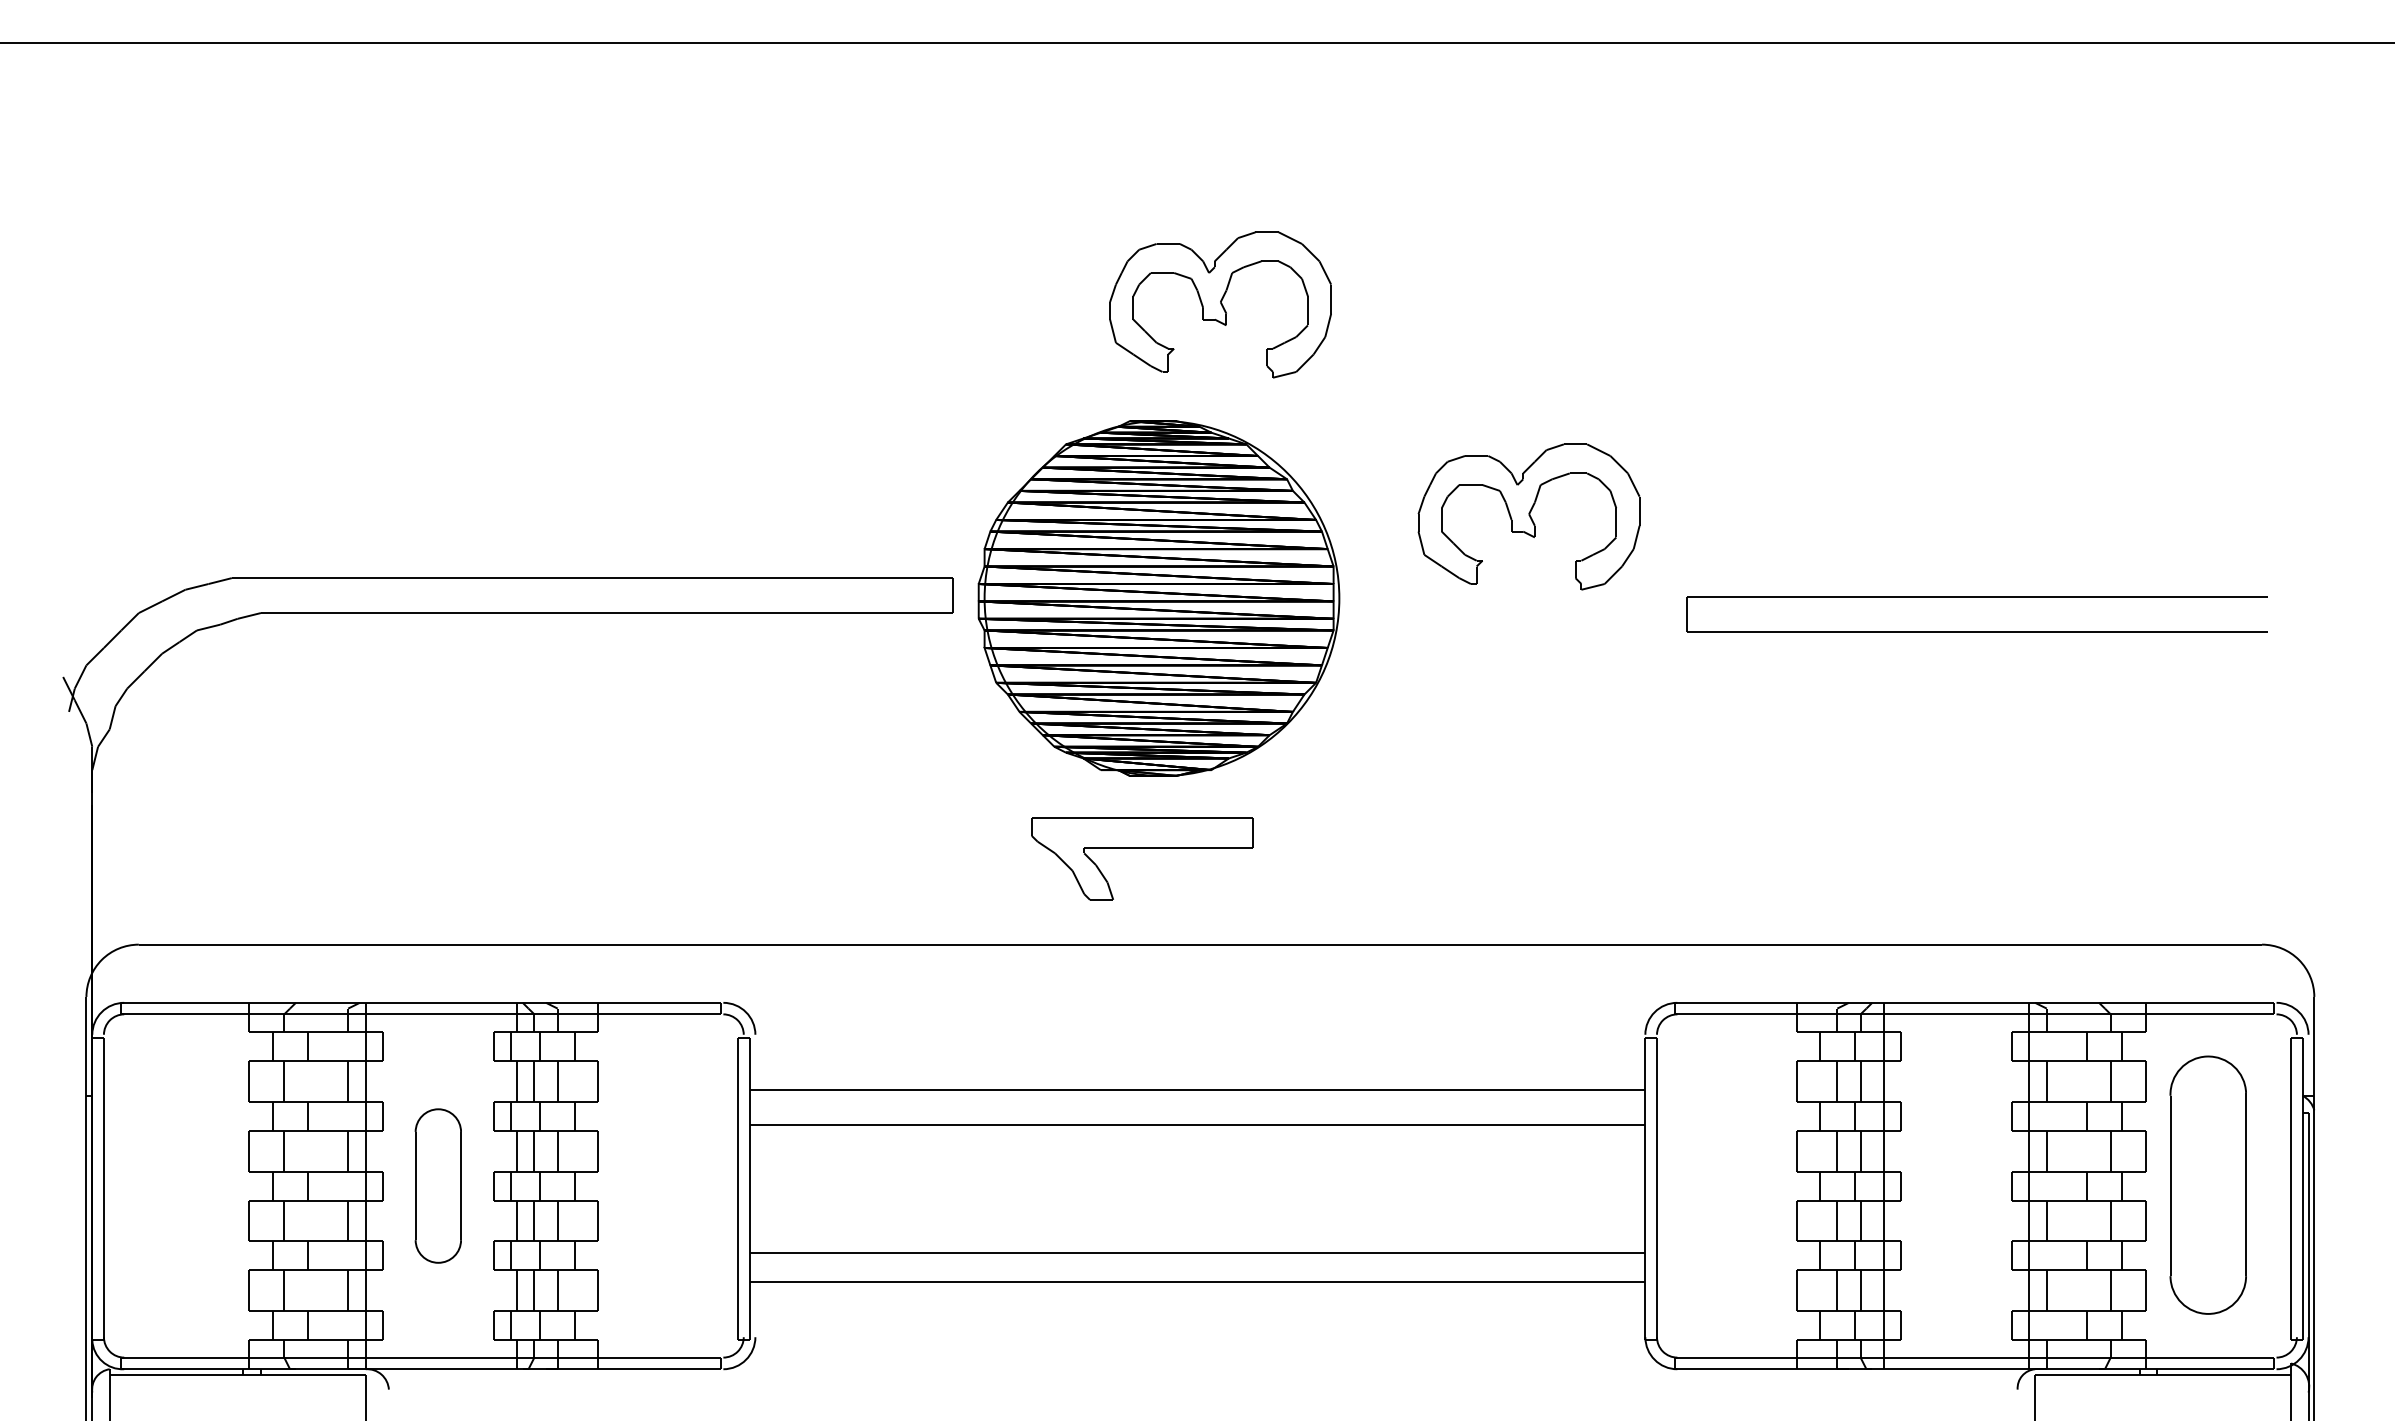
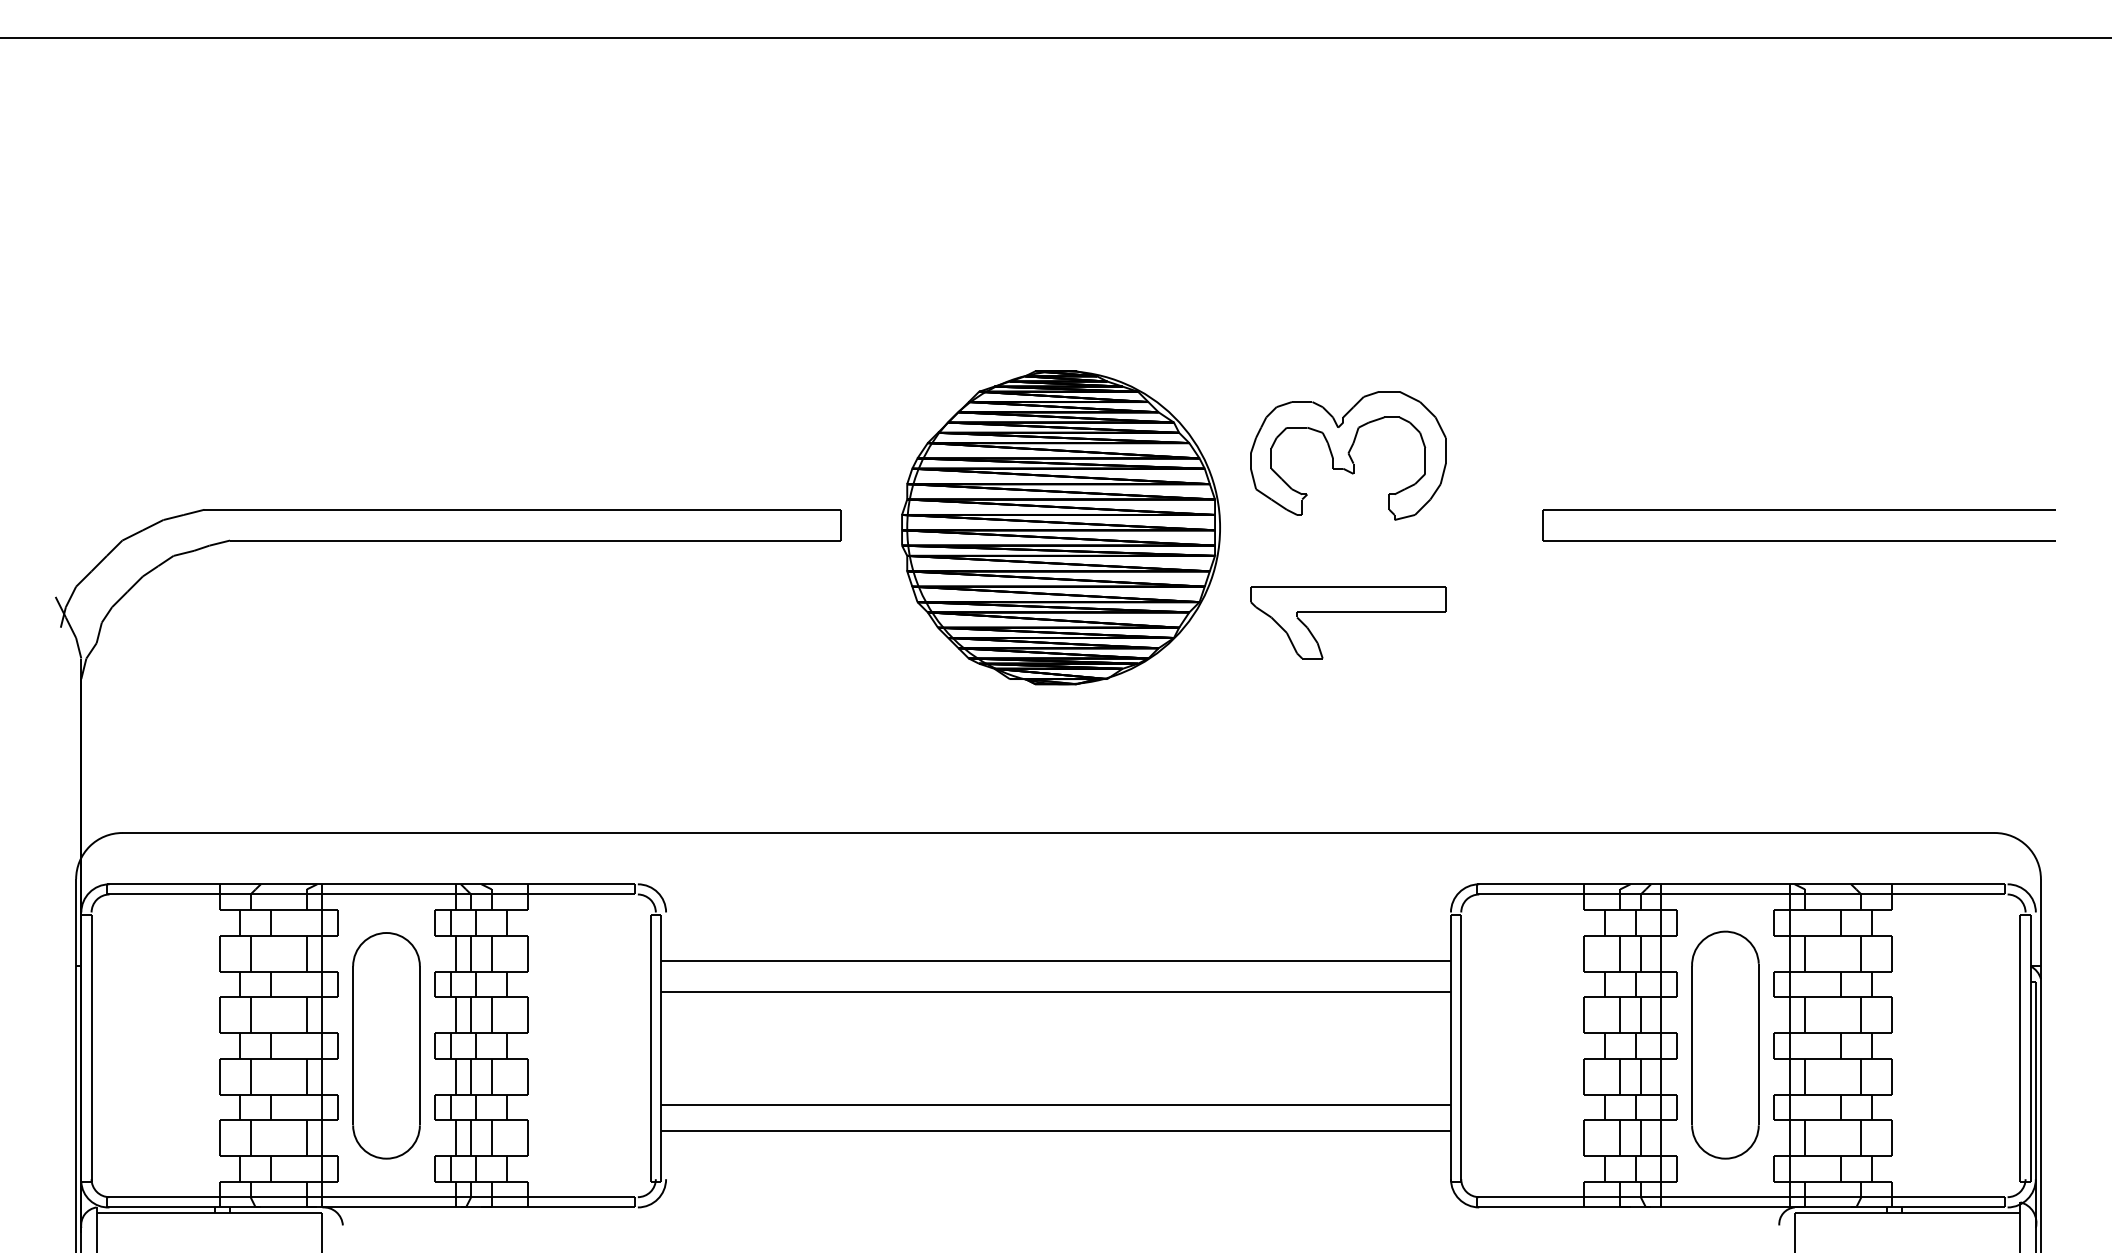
part: (1220, 304) -> (1076, 268), removed
part: (1158, 598) -> (1060, 527), moved
part: (1975, 598) -> (1798, 510), moved
part: (1142, 847) -> (1348, 612), moved
part: (2208, 1184) -> (1725, 1044), moved
part: (438, 1185) -> (386, 1045), size x1.67

